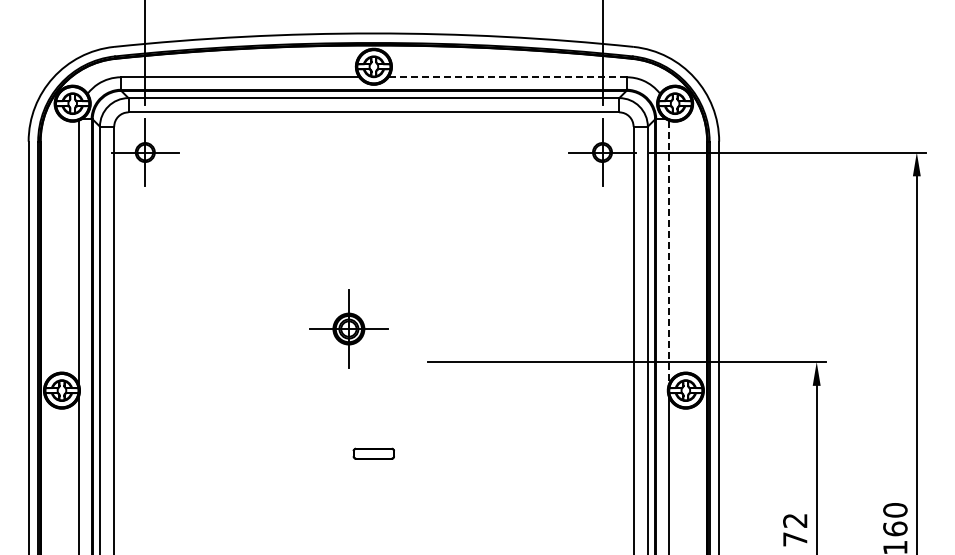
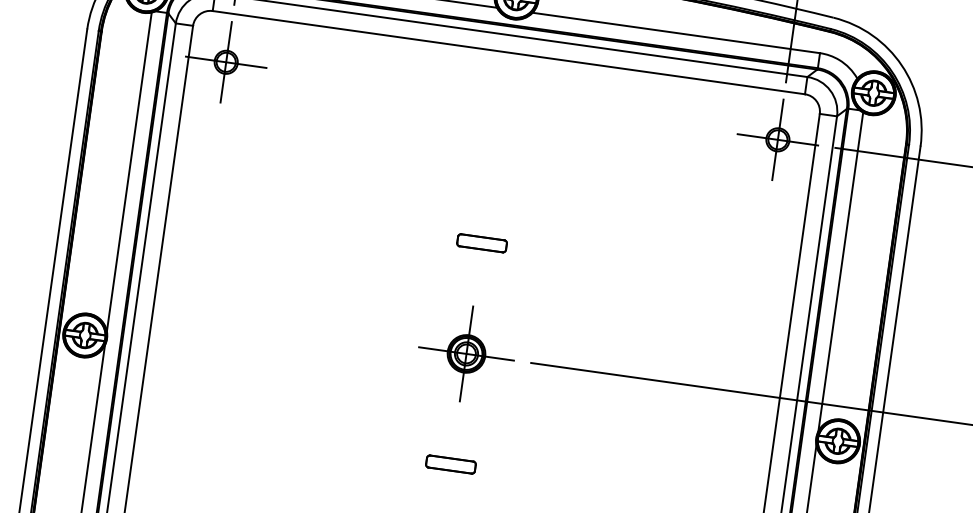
line: (508, 77) -> (677, 33), dashed -> solid
line: (668, 253) -> (840, 272), dashed -> solid
part: (373, 270) -> (481, 243), added
part: (348, 328) -> (466, 353), moved

